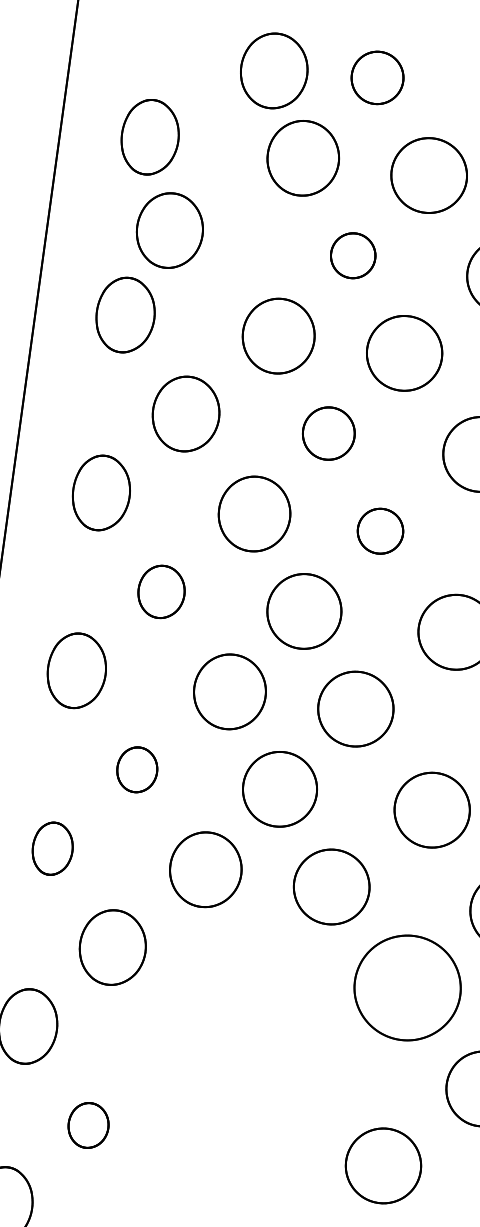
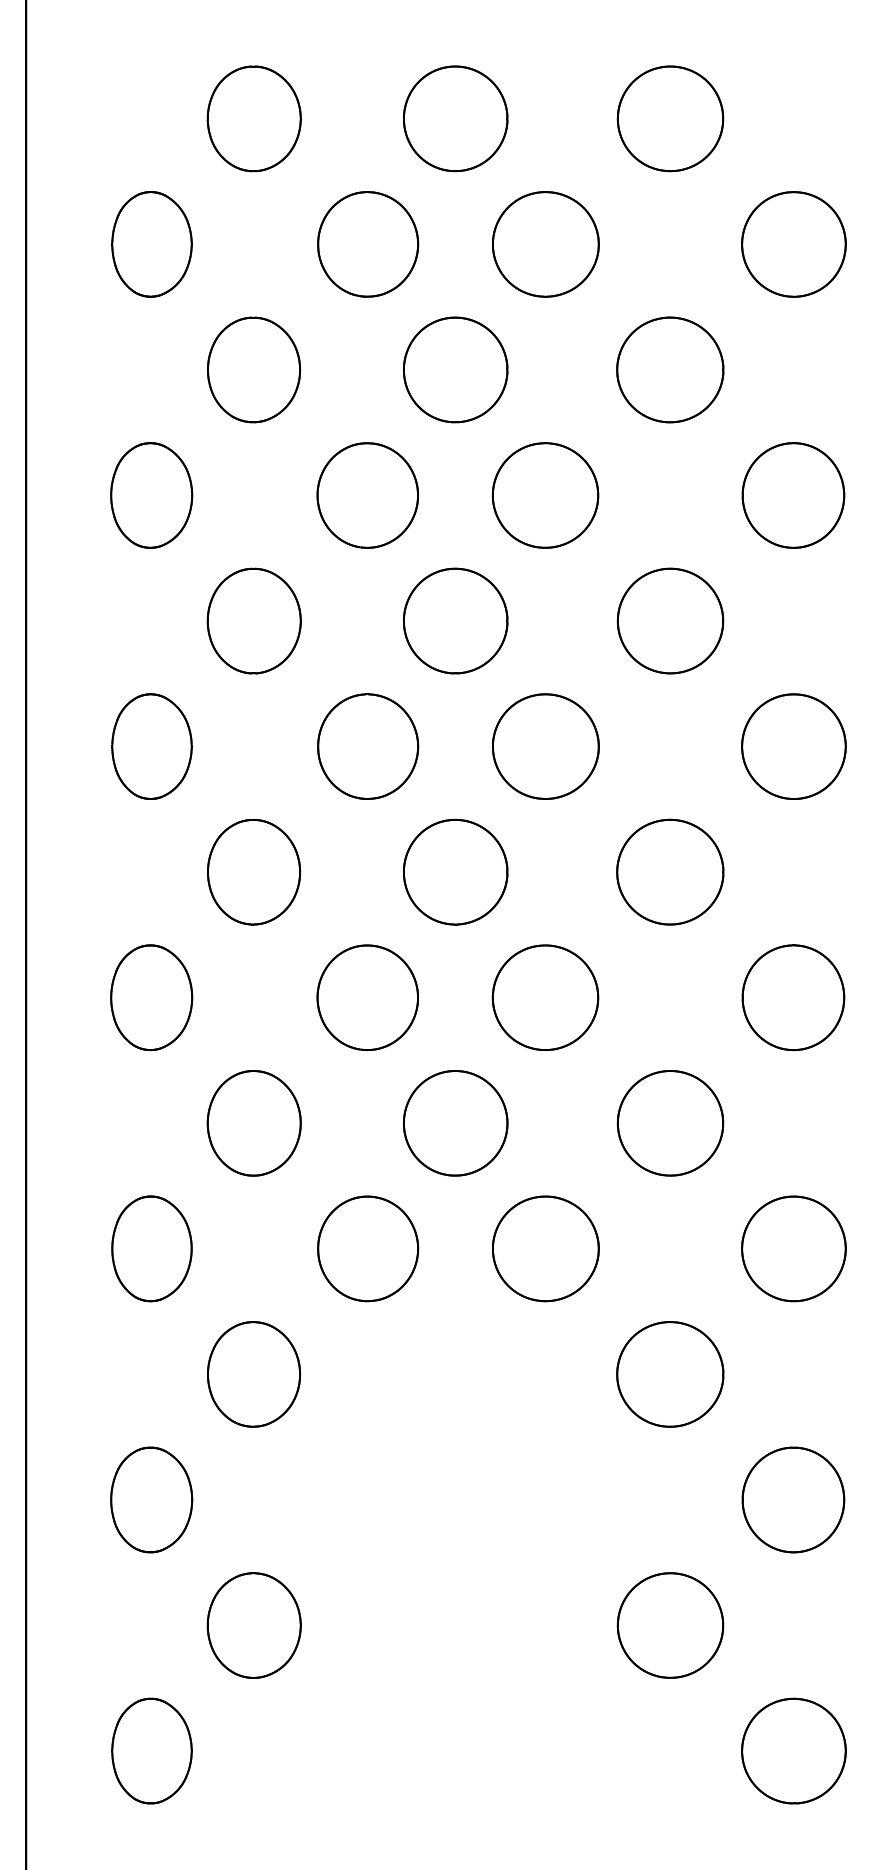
part: (273, 70) -> (253, 118), moved
part: (377, 77) -> (455, 118), size x1.43
part: (169, 230) -> (253, 369), moved
part: (353, 255) -> (455, 369), size x1.67
part: (328, 433) -> (455, 620), size x1.43
part: (380, 531) -> (545, 746), size x1.67
part: (161, 592) -> (253, 872), size x1.43
part: (136, 769) -> (253, 1123), size x1.67
part: (52, 848) -> (151, 1248), size x1.43
part: (407, 988) -> (670, 1374), size x0.71
part: (88, 1125) -> (253, 1625), size x1.67

